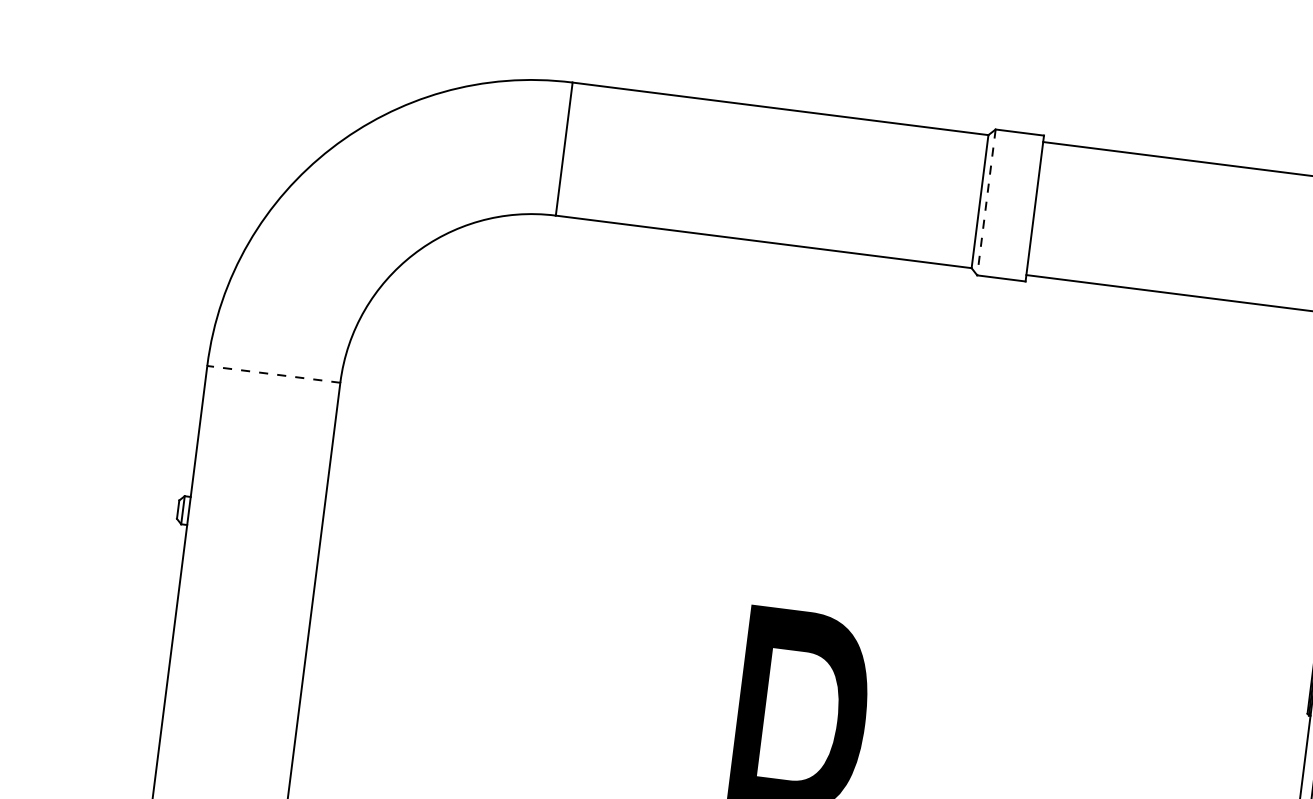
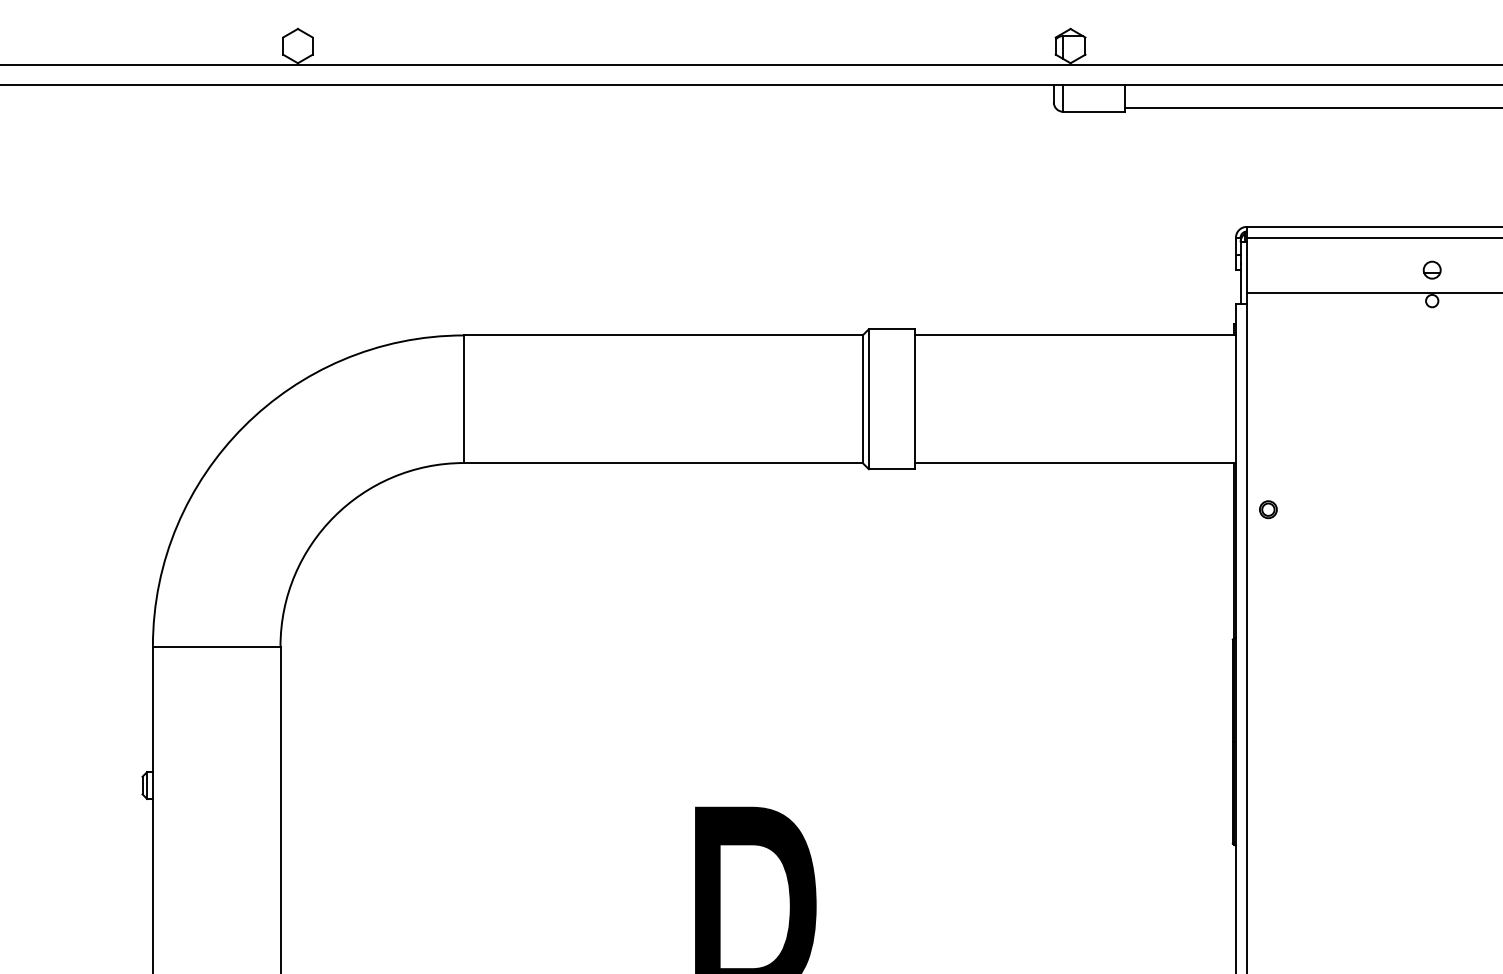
line: (986, 202) -> (868, 399), dashed -> solid
line: (273, 374) -> (216, 646), dashed -> solid

